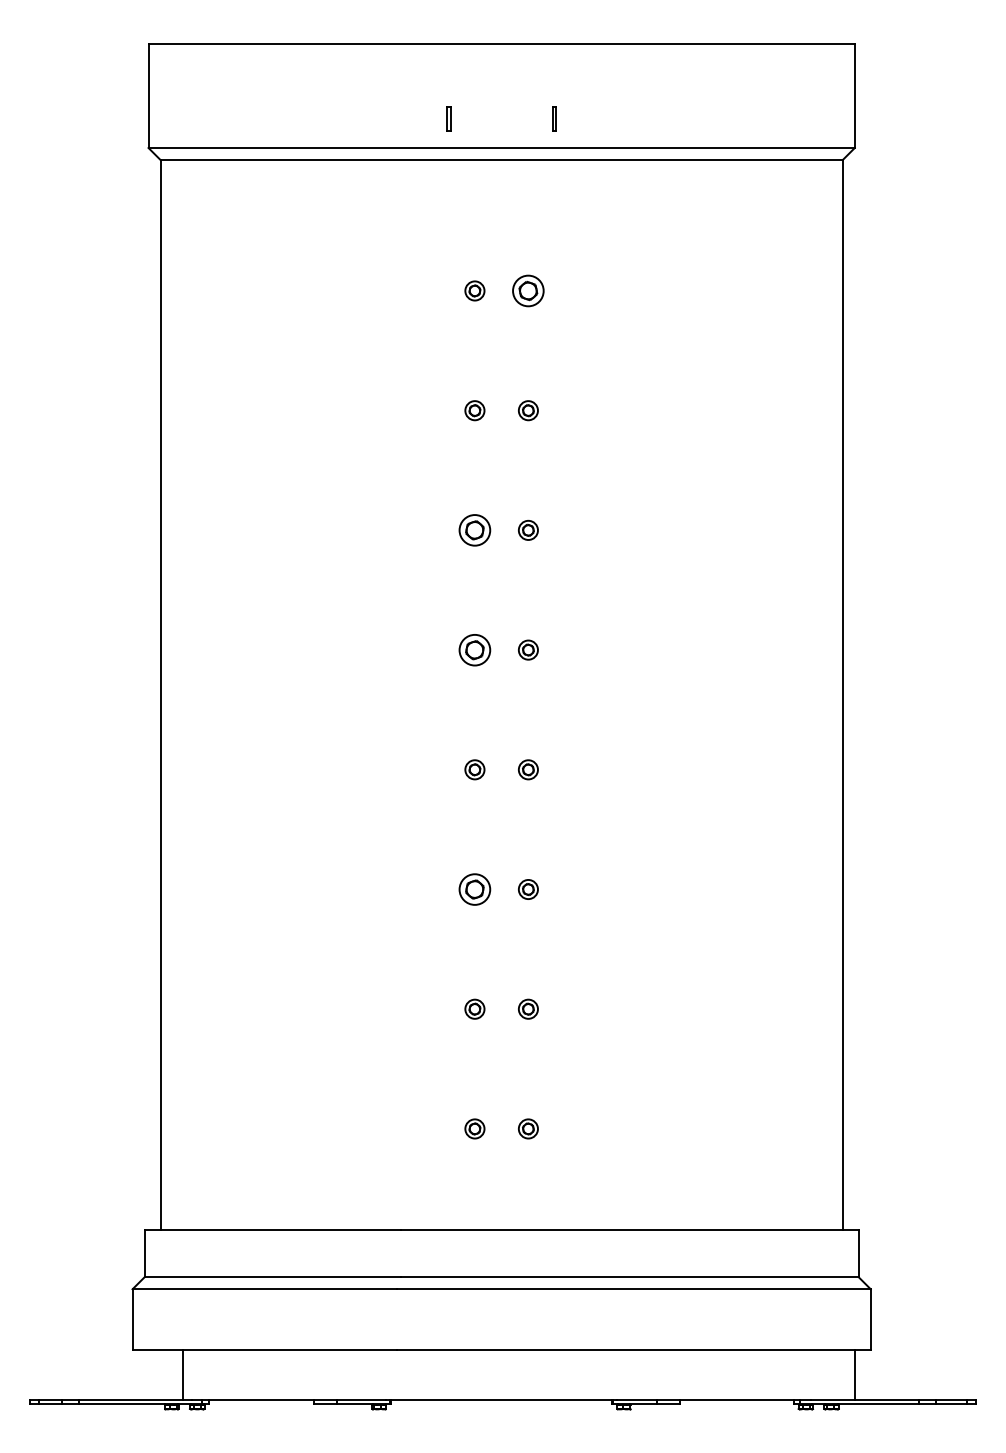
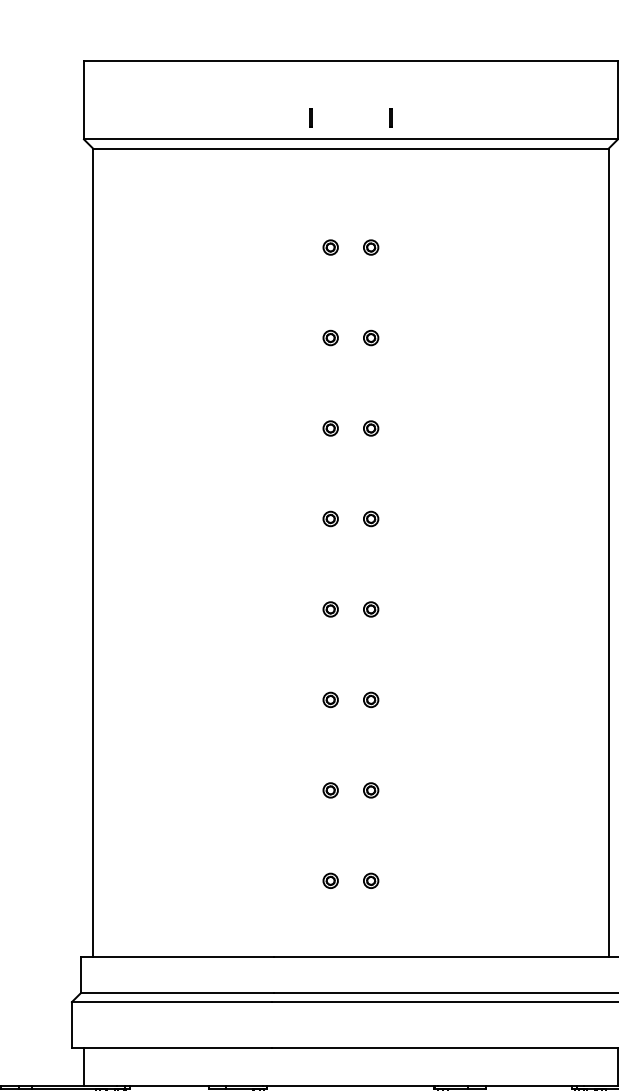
part: (528, 290) -> (371, 247), size x0.62
part: (474, 530) -> (330, 428), size x0.62
part: (474, 649) -> (330, 518), size x0.62
part: (474, 889) -> (330, 699), size x0.62
line: (182, 1374) -> (84, 1066), moved

